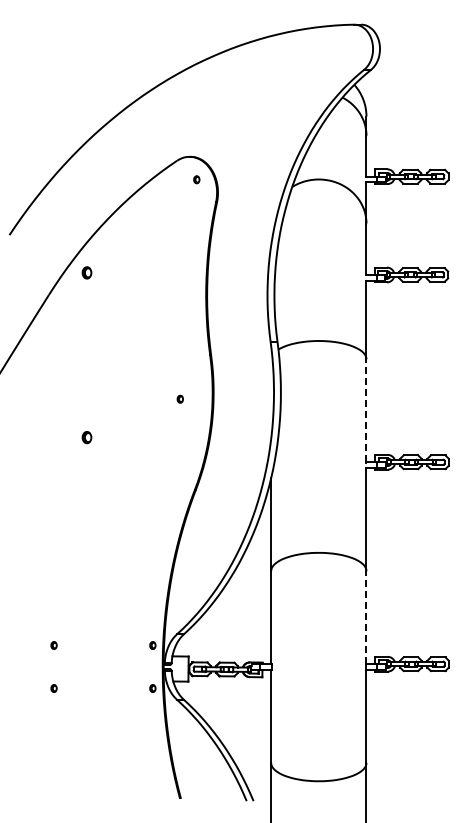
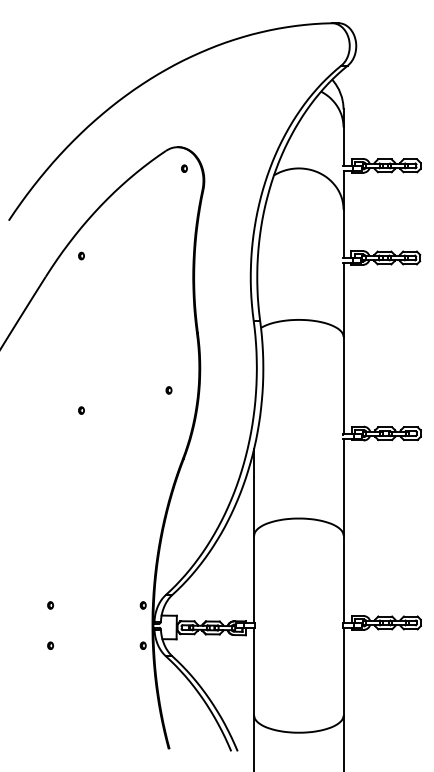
part: (86, 272) -> (81, 255), size x0.62
part: (179, 398) -> (168, 389), moved
line: (366, 410) -> (343, 385), dashed -> solid
part: (86, 437) -> (81, 410), size x0.62
line: (366, 617) -> (343, 579), dashed -> solid

